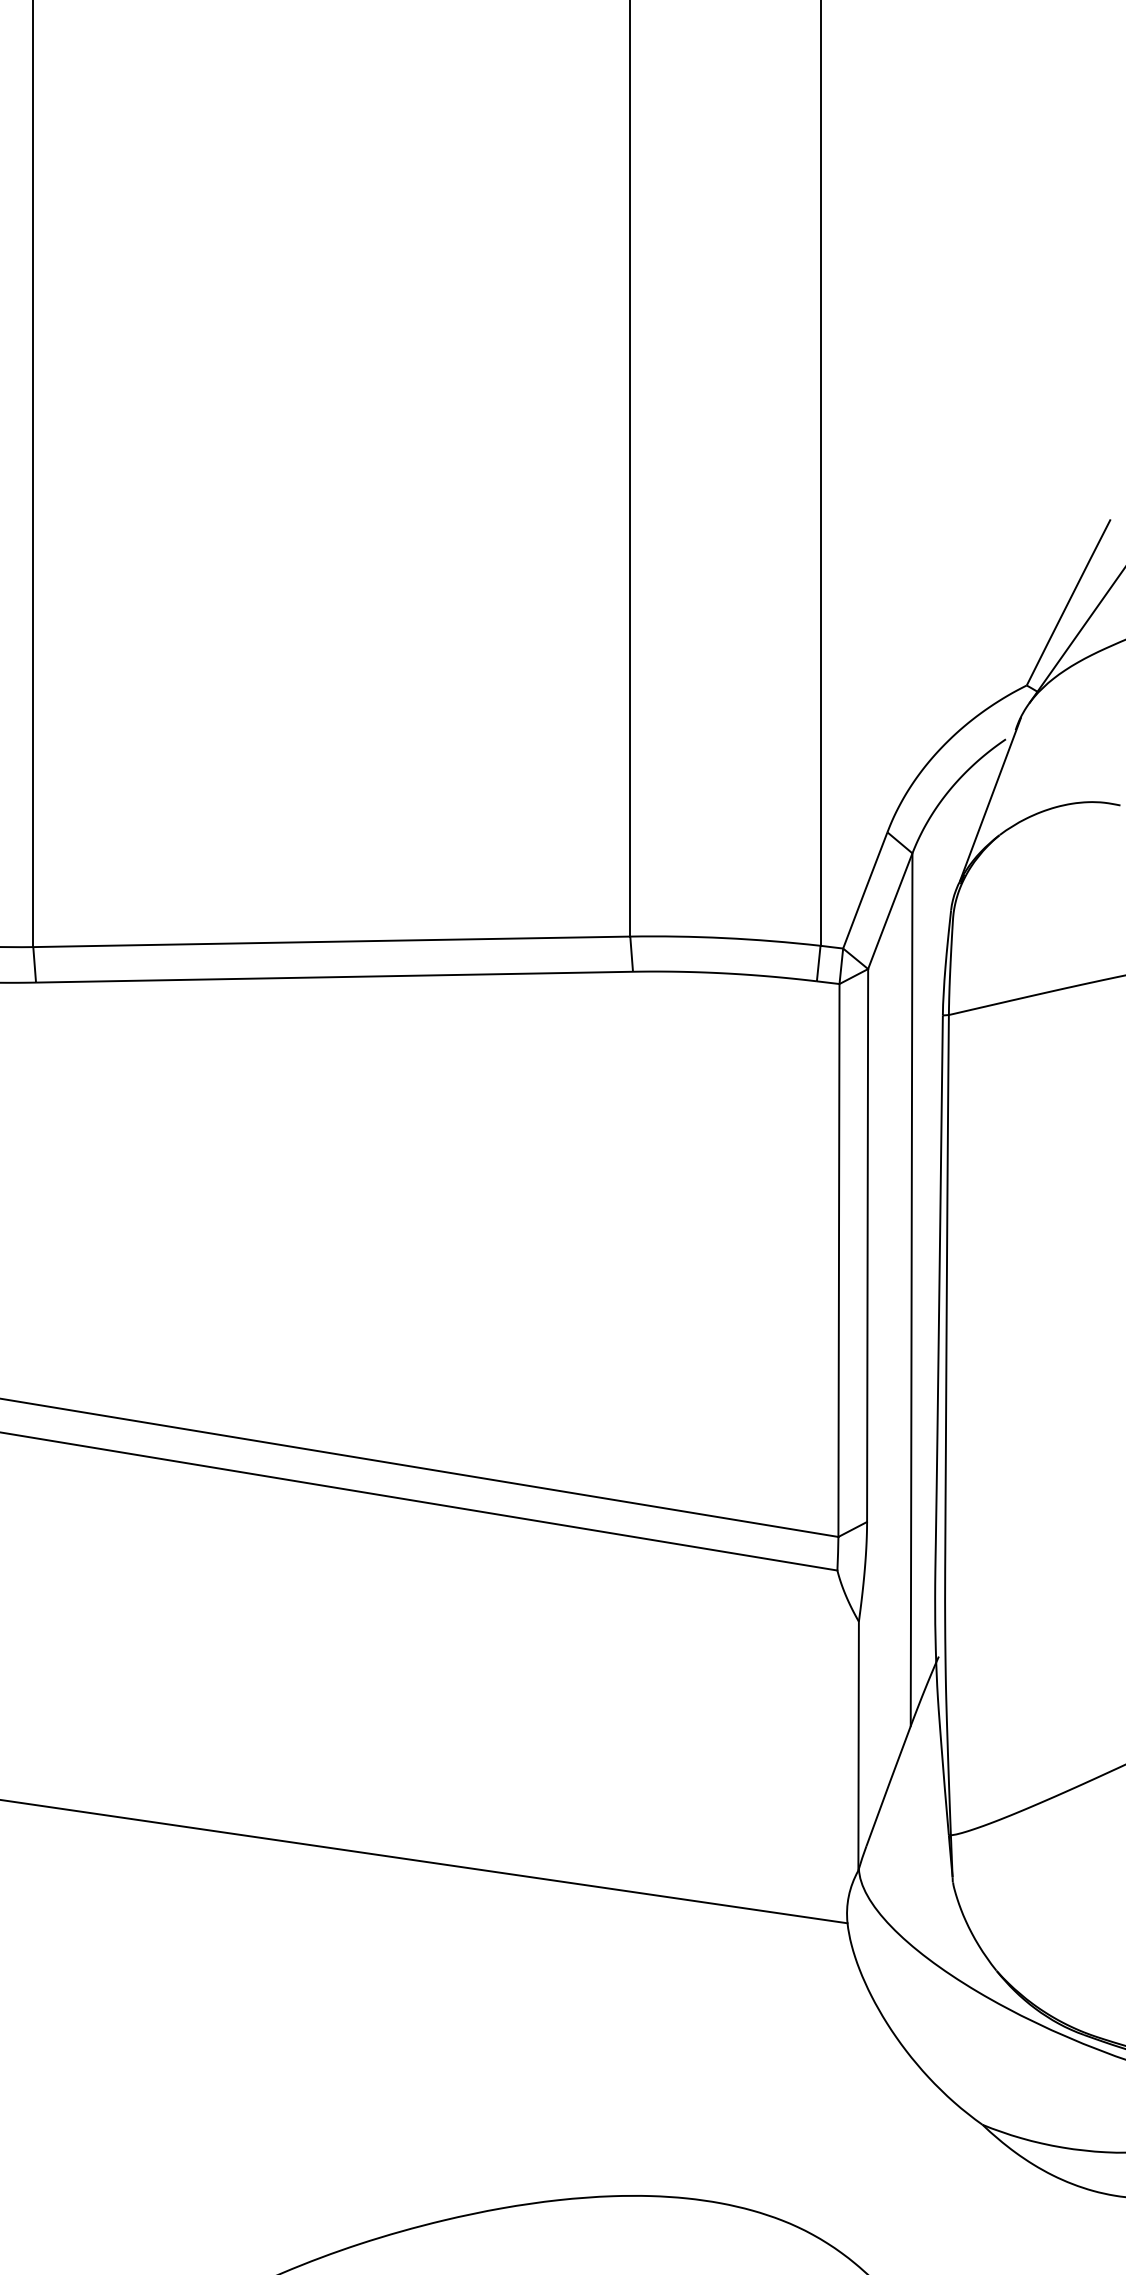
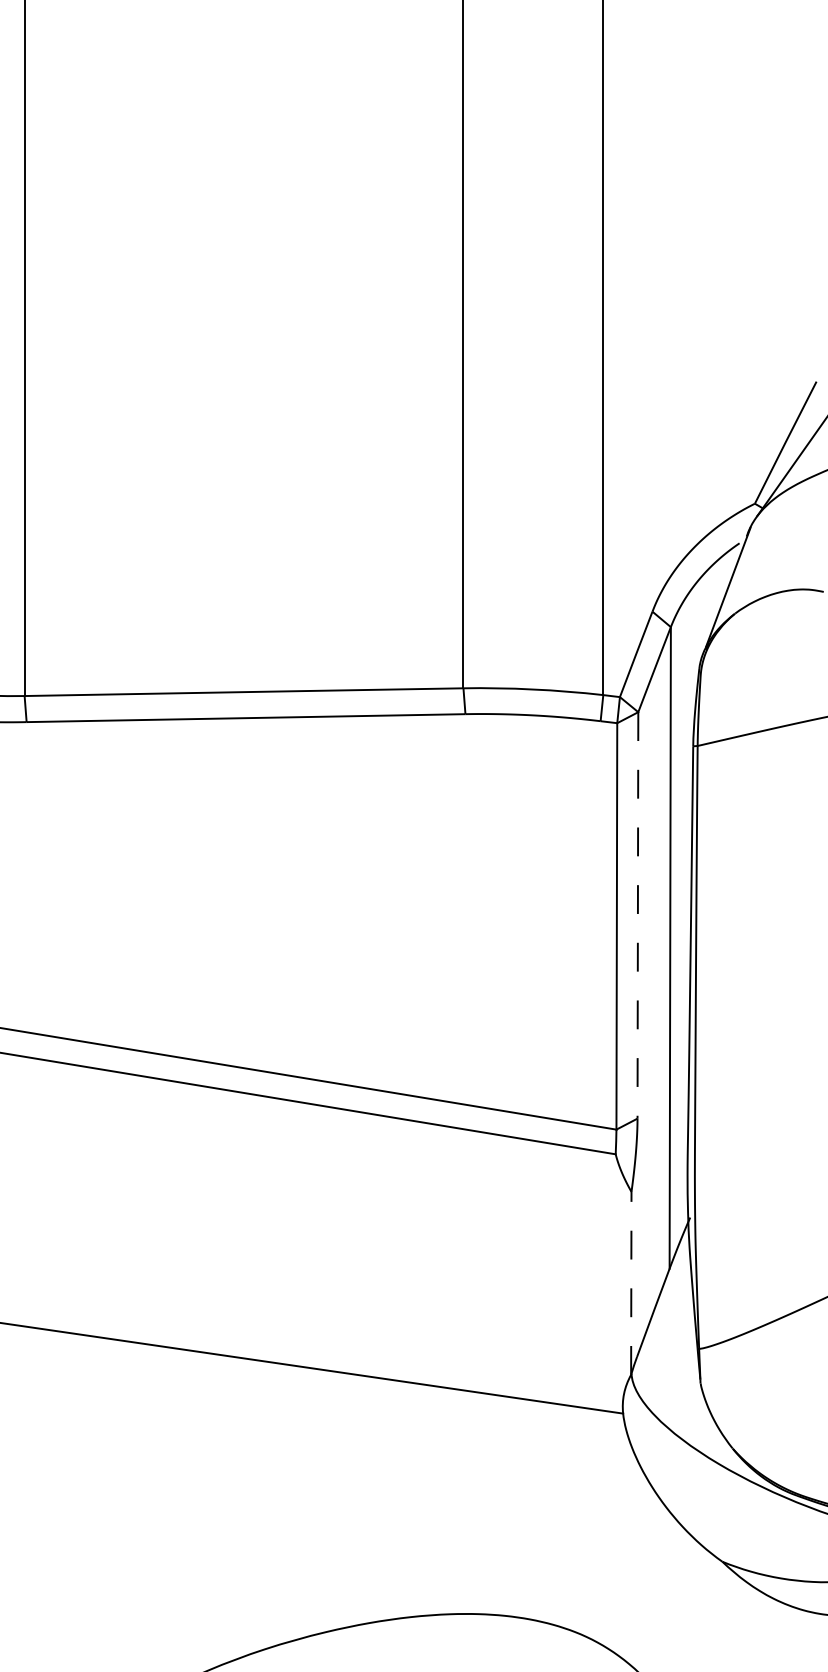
line: (867, 1245) -> (637, 915), solid -> dashed
line: (858, 1744) -> (631, 1282), solid -> dashed

